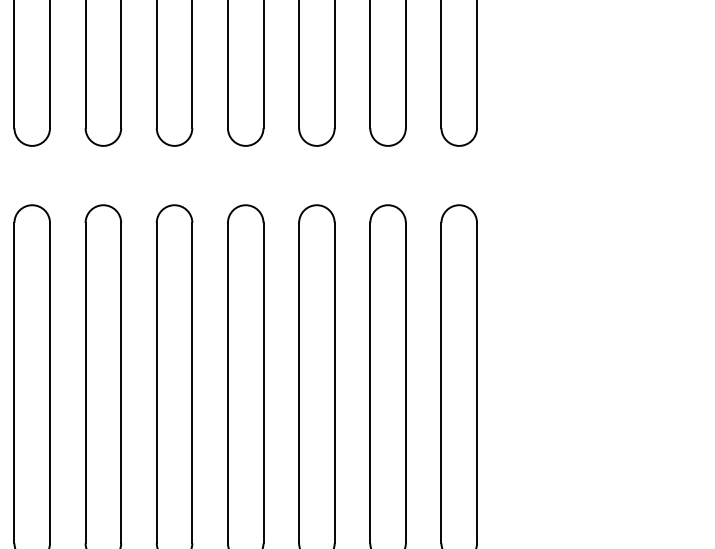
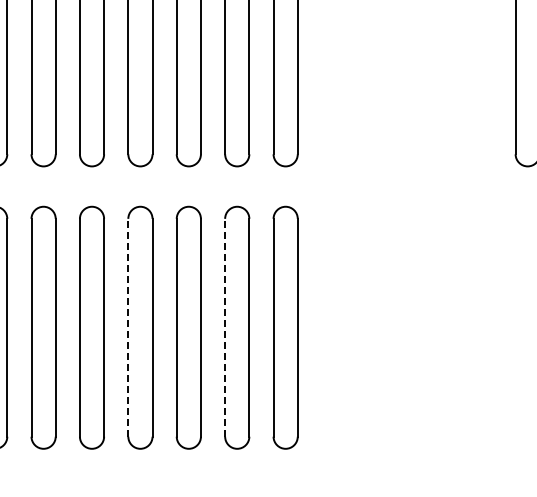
line: (228, 382) -> (128, 327), solid -> dashed
line: (370, 382) -> (225, 327), solid -> dashed

